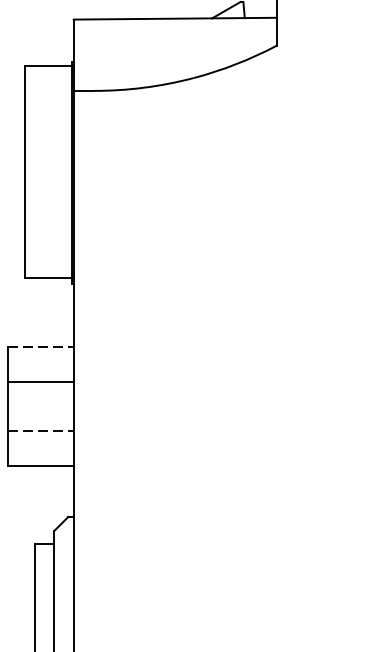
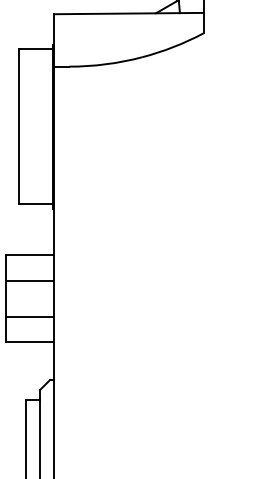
line: (41, 347) -> (30, 255), dashed -> solid
line: (41, 430) -> (30, 316), dashed -> solid

